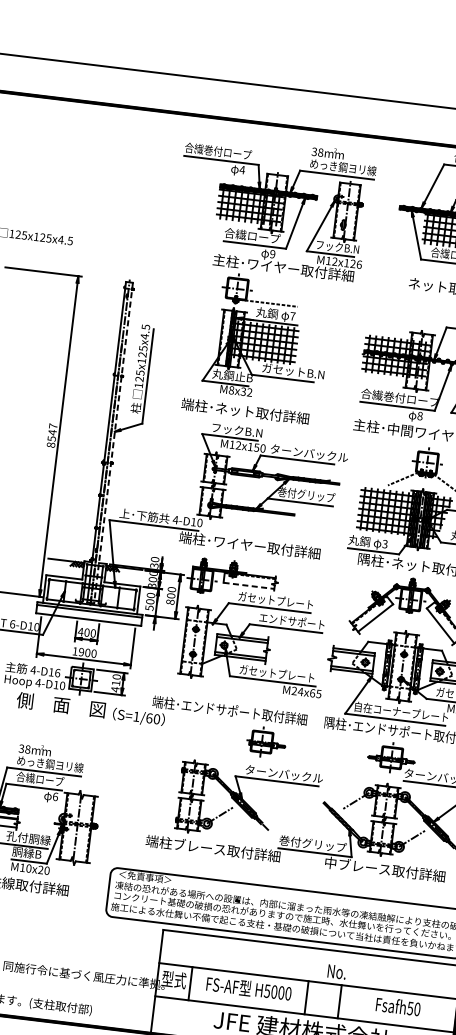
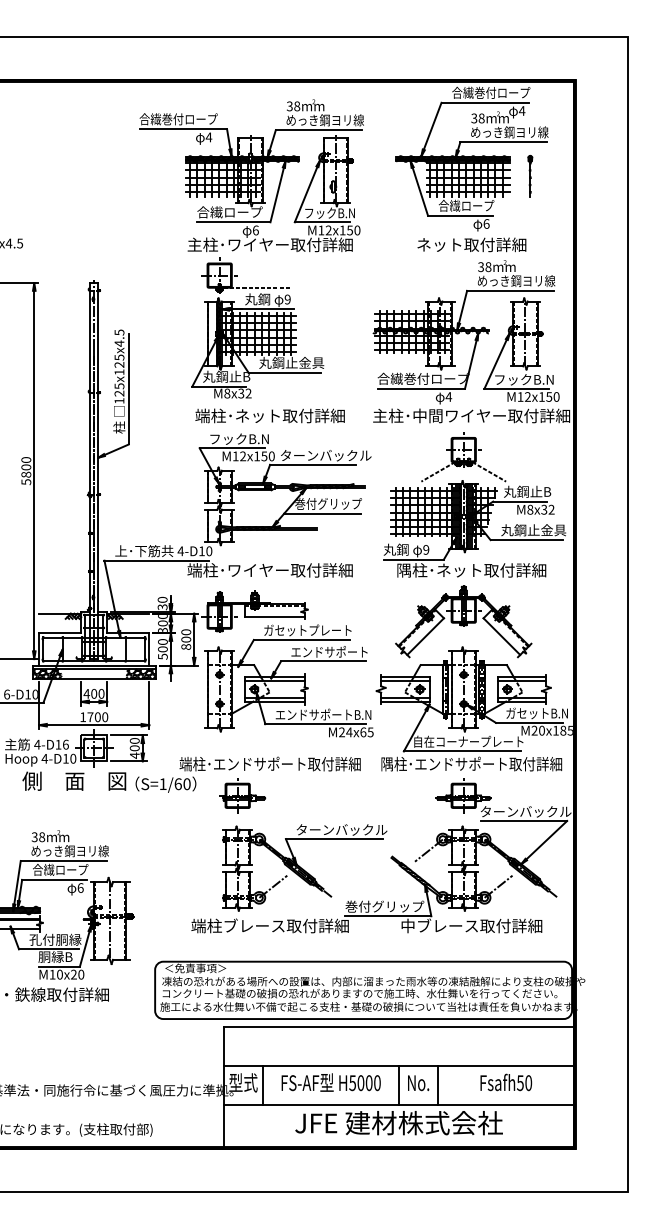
text: (272, 254) -> (255, 230), 9 -> 6
text: (356, 264) -> (353, 230), M12x126 -> M12x150
text: (292, 316) -> (287, 299), 7 -> 9
text: (292, 370) -> (295, 362), ガセットB.N -> 丸鋼止金具
text: (244, 410) -> (269, 415), moved
text: (419, 415) -> (448, 396), 8 -> 4
text: (52, 436) -> (26, 471), 8547 -> 5800
line: (113, 443) -> (98, 471), dashed -> solid
text: (385, 543) -> (426, 549), 3 -> 9
line: (248, 586) -> (274, 617), dashed -> solid
hatch: (48, 610) -> (46, 673), added
hatch: (128, 620) -> (140, 673), added
text: (81, 652) -> (90, 717), 1900 -> 1700
text: (280, 673) -> (323, 714), ガセットプレート -> エンドサポートB.N
text: (115, 683) -> (134, 748), 410 -> 400
part: (266, 742) -> (242, 795), moved
text: (336, 972) -> (418, 1083), moved

